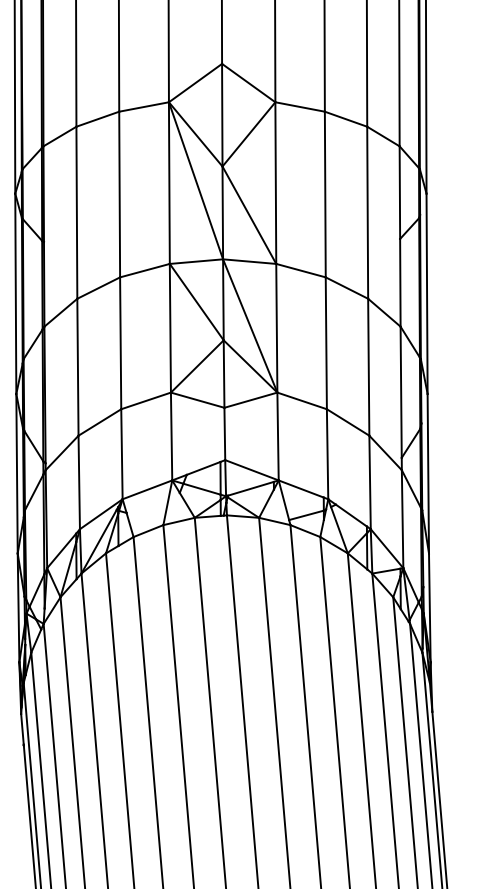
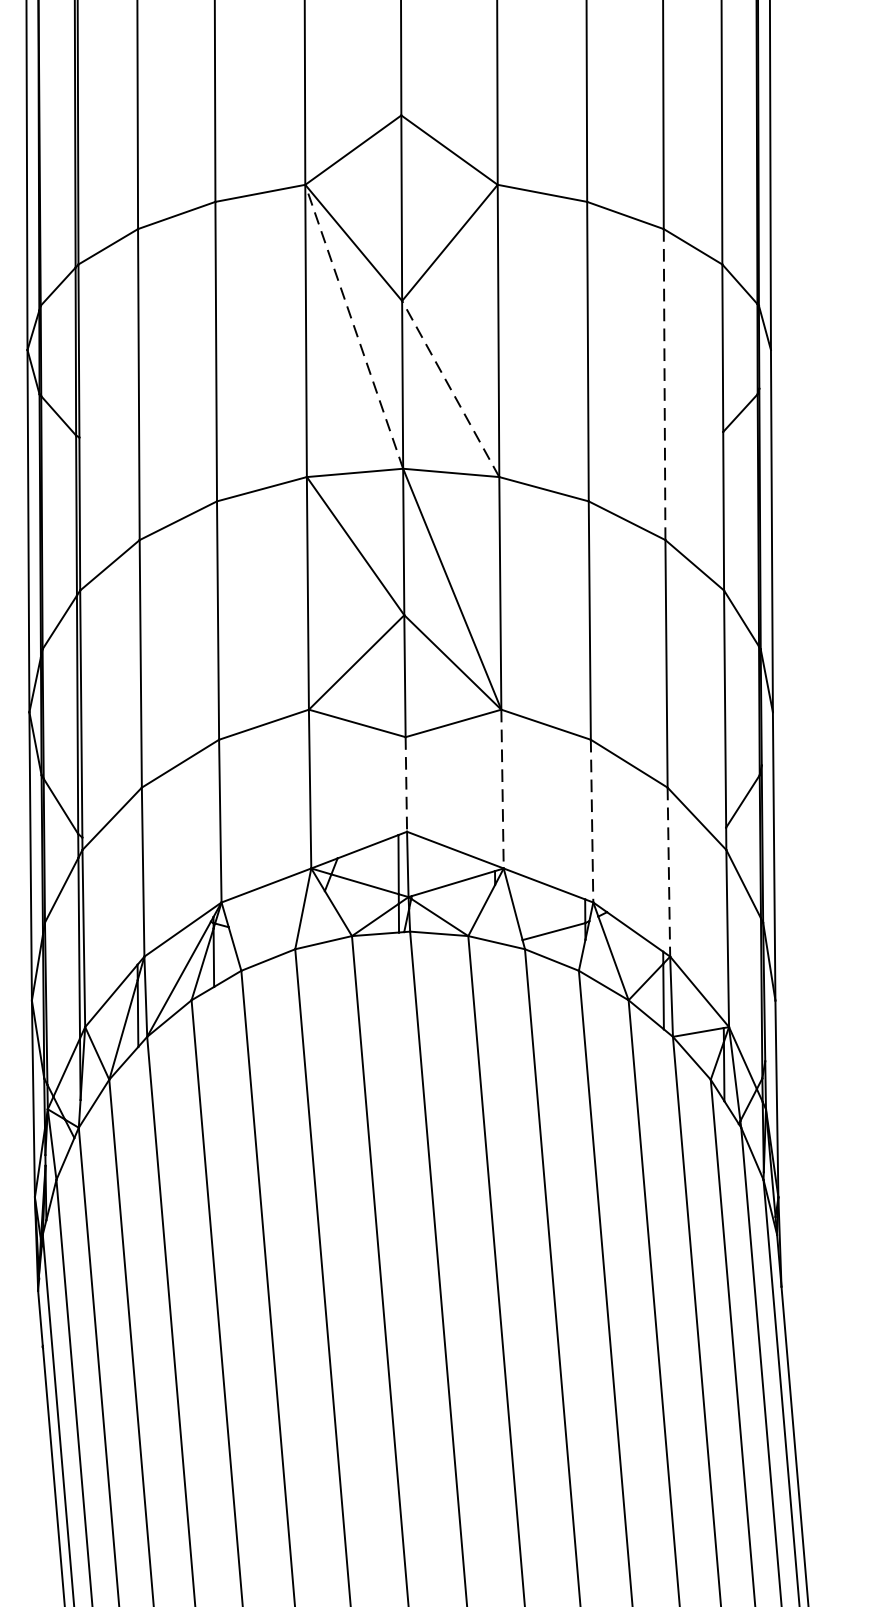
line: (195, 180) -> (353, 326), solid -> dashed
line: (367, 213) -> (664, 385), solid -> dashed
line: (249, 215) -> (450, 389), solid -> dashed
line: (224, 434) -> (405, 785), solid -> dashed
line: (278, 436) -> (503, 789), solid -> dashed
line: (327, 454) -> (591, 821), solid -> dashed
line: (370, 482) -> (669, 872), solid -> dashed

